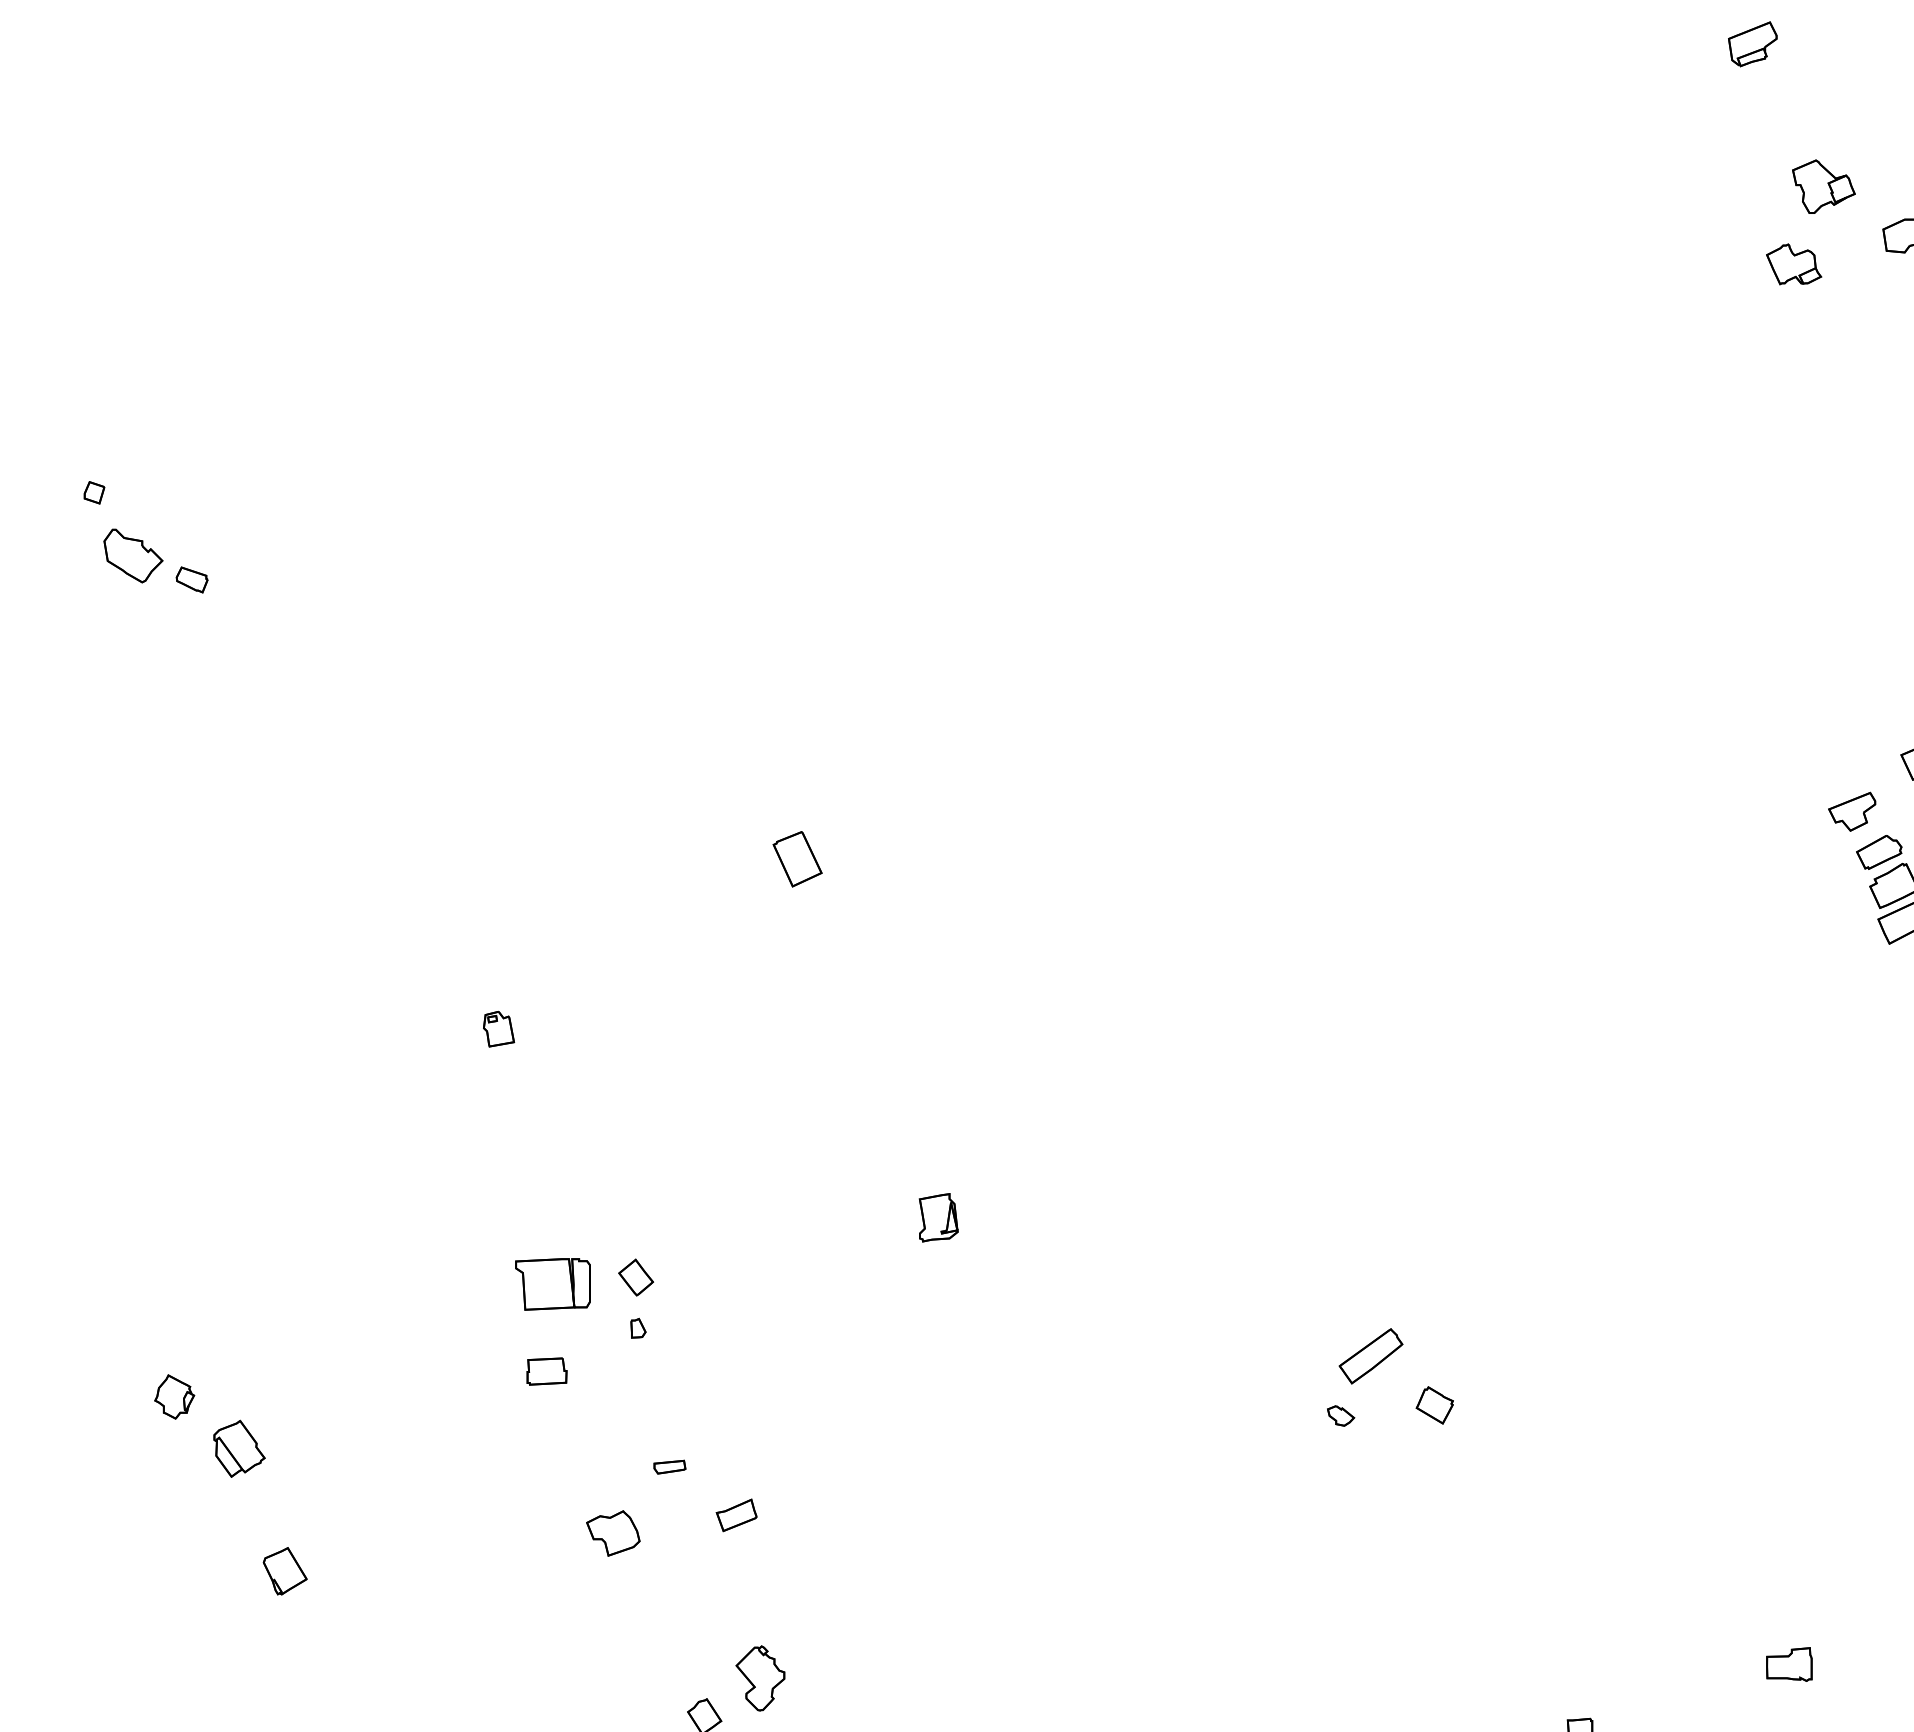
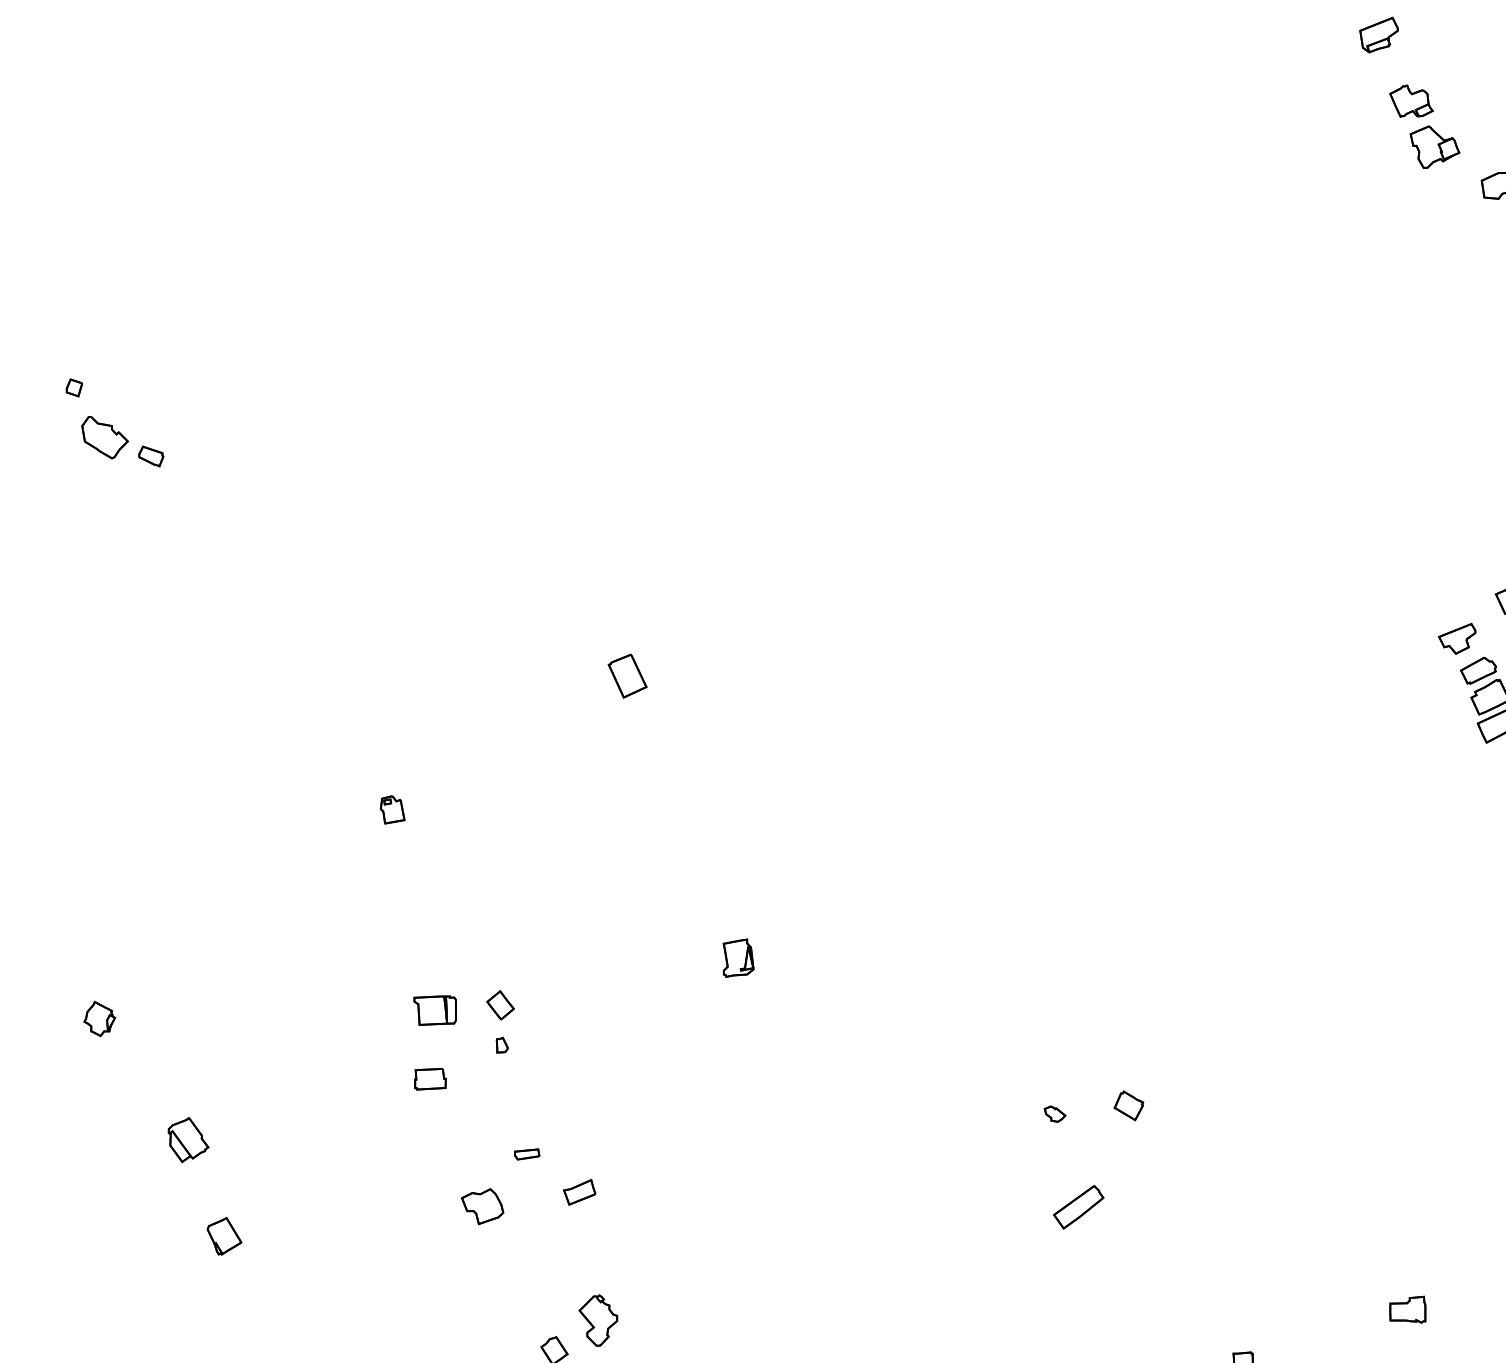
part: (1794, 264) -> (1411, 101), moved
part: (552, 1284) -> (434, 1010), size x0.71
part: (1370, 1356) -> (1078, 1207), moved
part: (174, 1396) -> (99, 1018), moved

